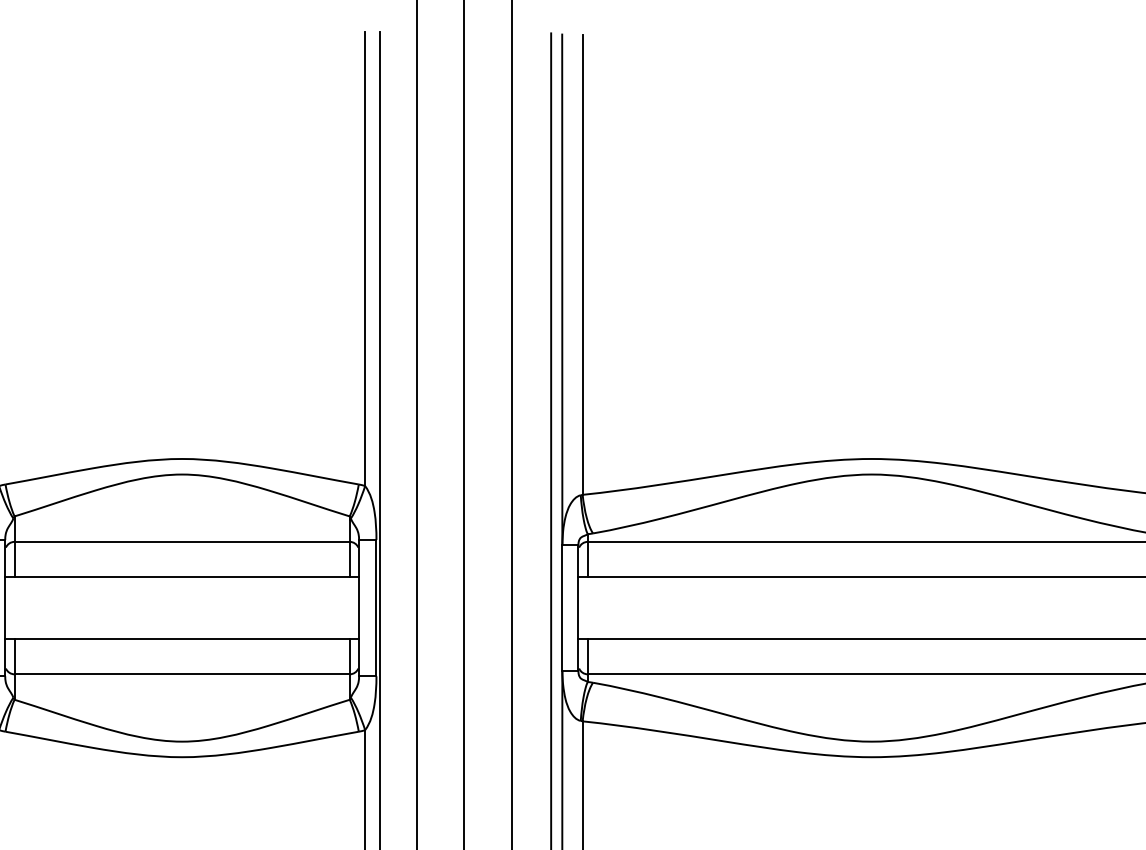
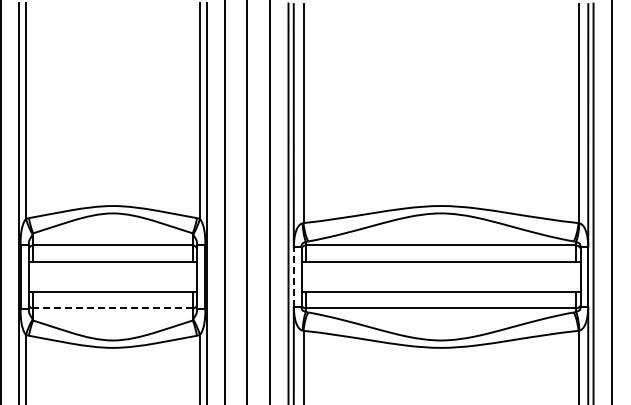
line: (561, 607) -> (293, 276), solid -> dashed
line: (181, 674) -> (112, 308), solid -> dashed

